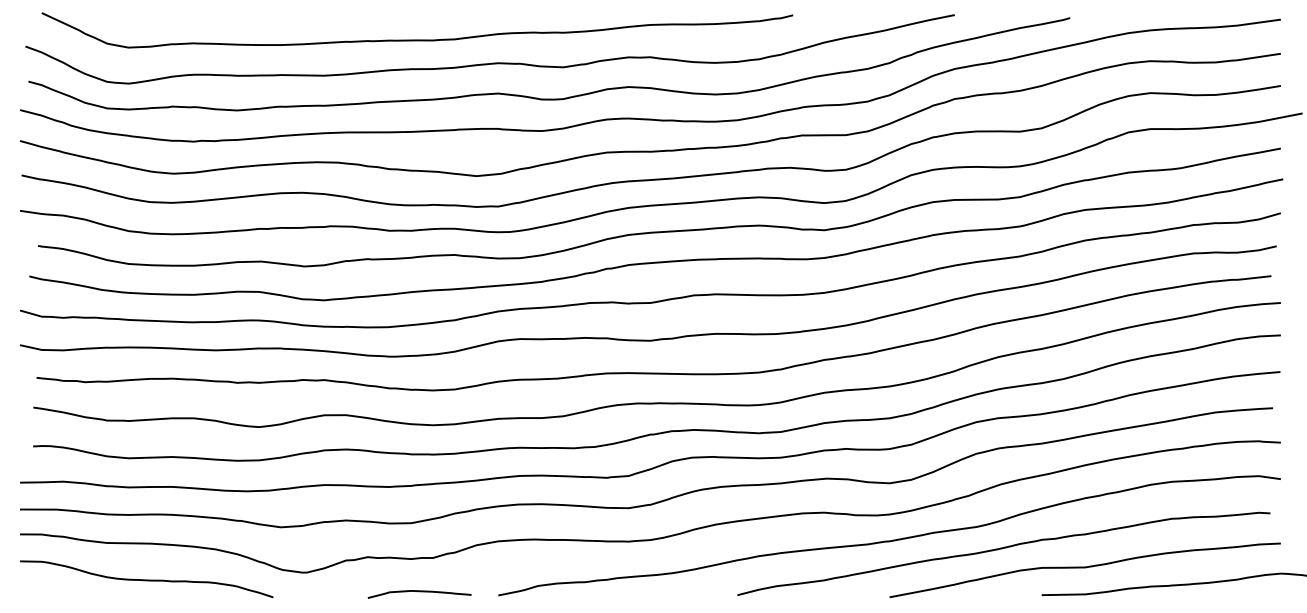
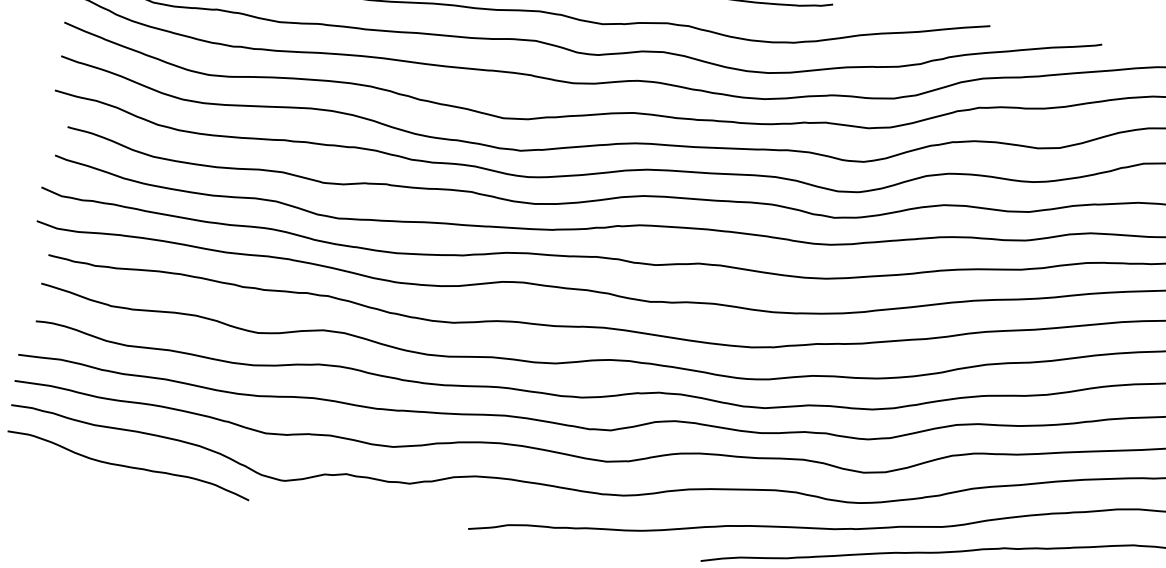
curve: (419, 592) -> (391, 515), removed

